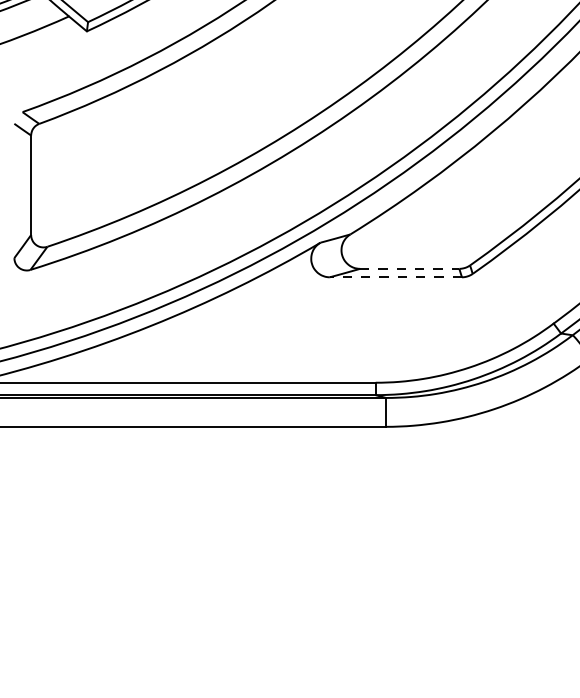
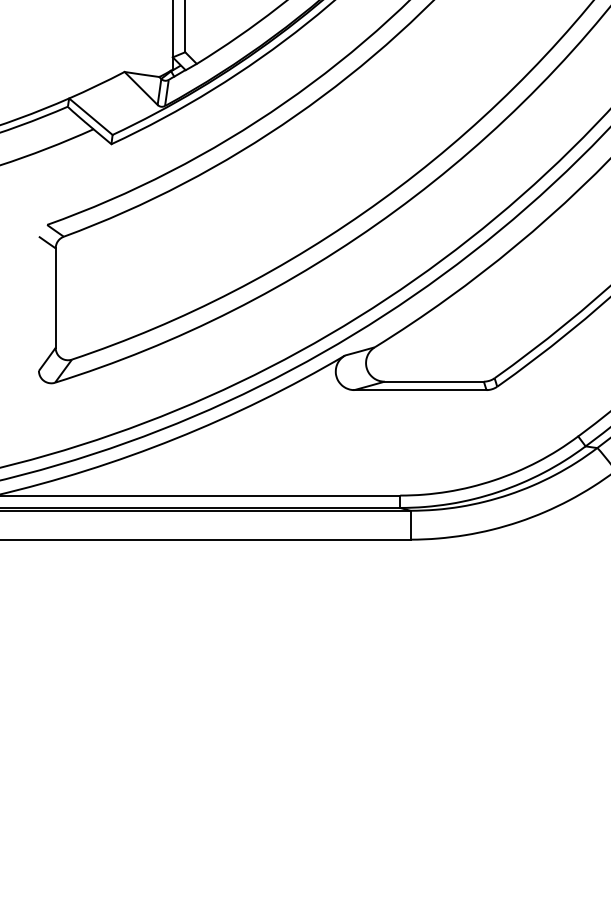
line: (409, 268) -> (434, 381), dashed -> solid
line: (394, 277) -> (419, 390), dashed -> solid

